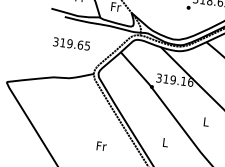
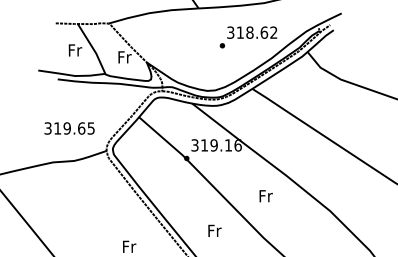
text: (71, 43) -> (69, 128), moved
text: (205, 122) -> (265, 196), L -> Fr
text: (165, 142) -> (214, 230), L -> Fr

